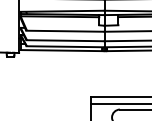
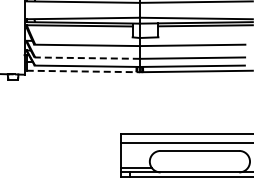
line: (65, 40) -> (87, 58), solid -> dashed
line: (62, 50) -> (83, 71), solid -> dashed

